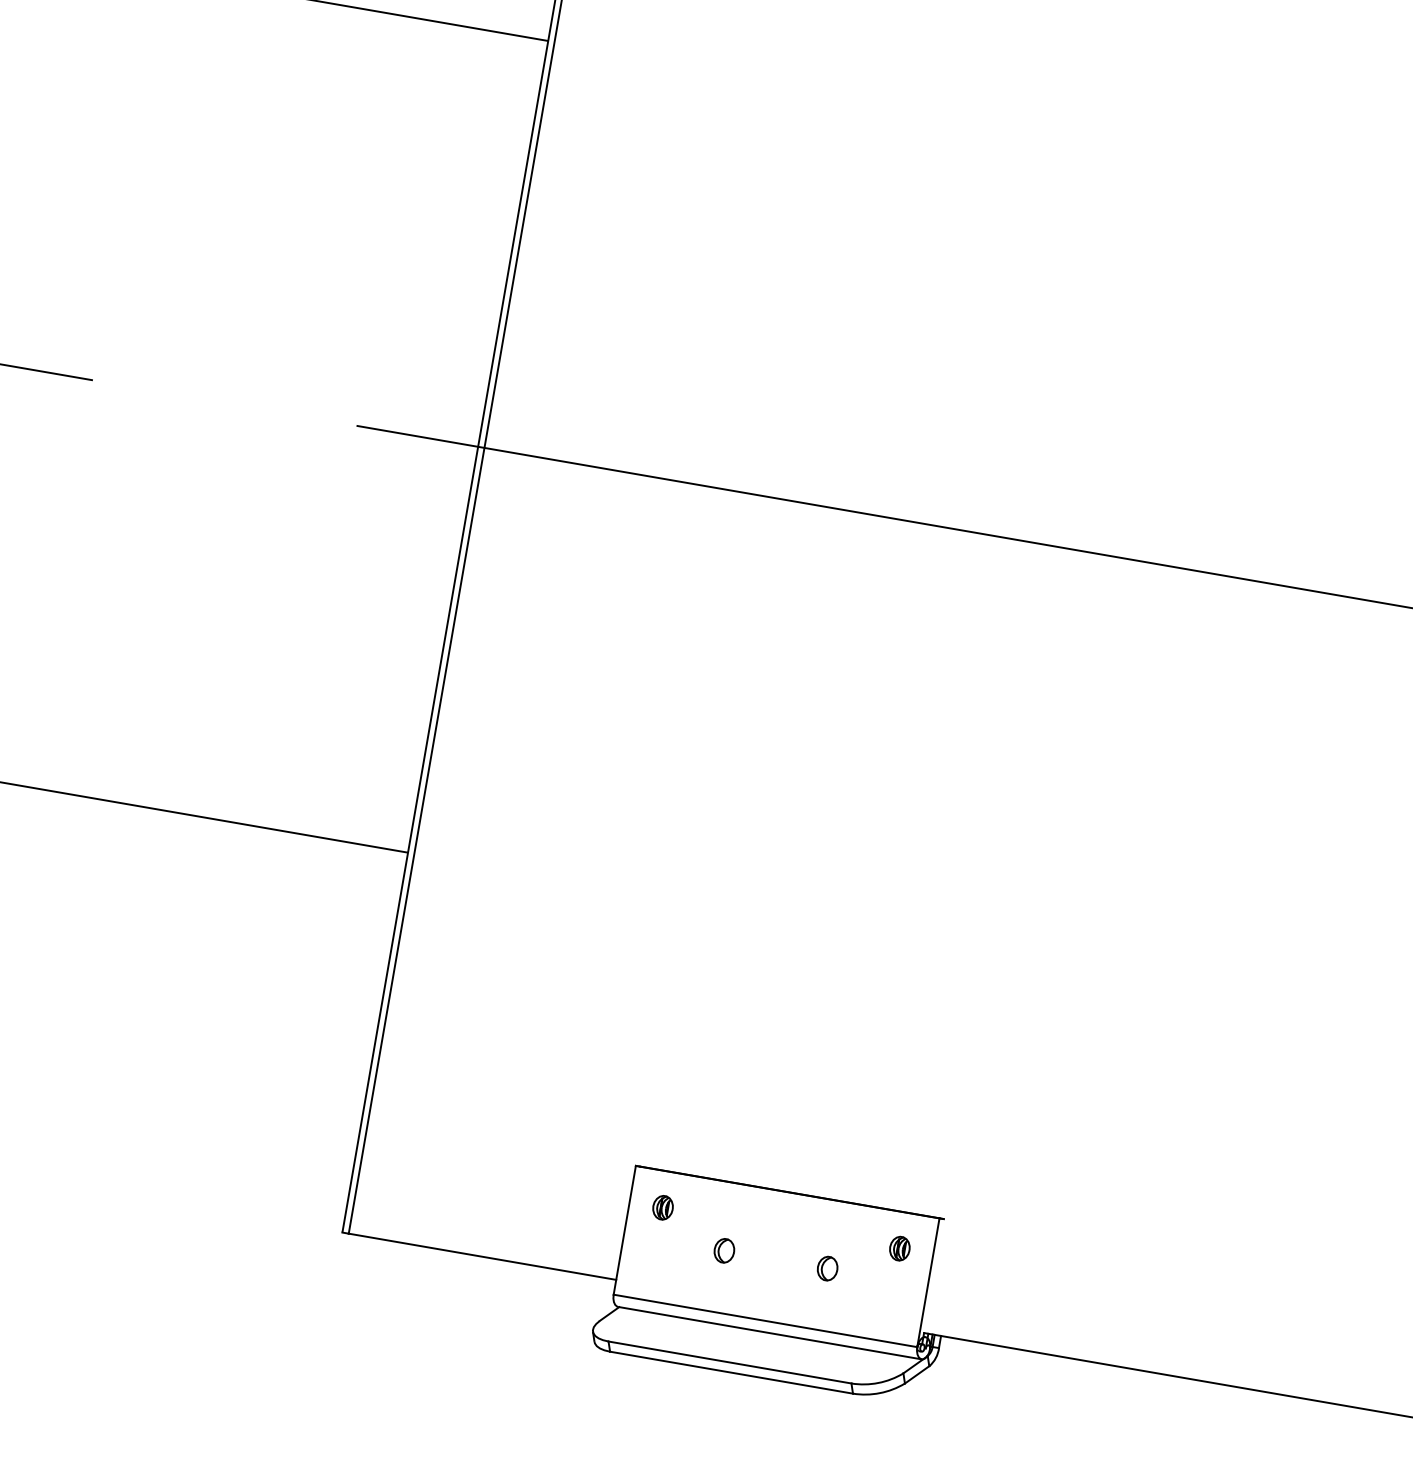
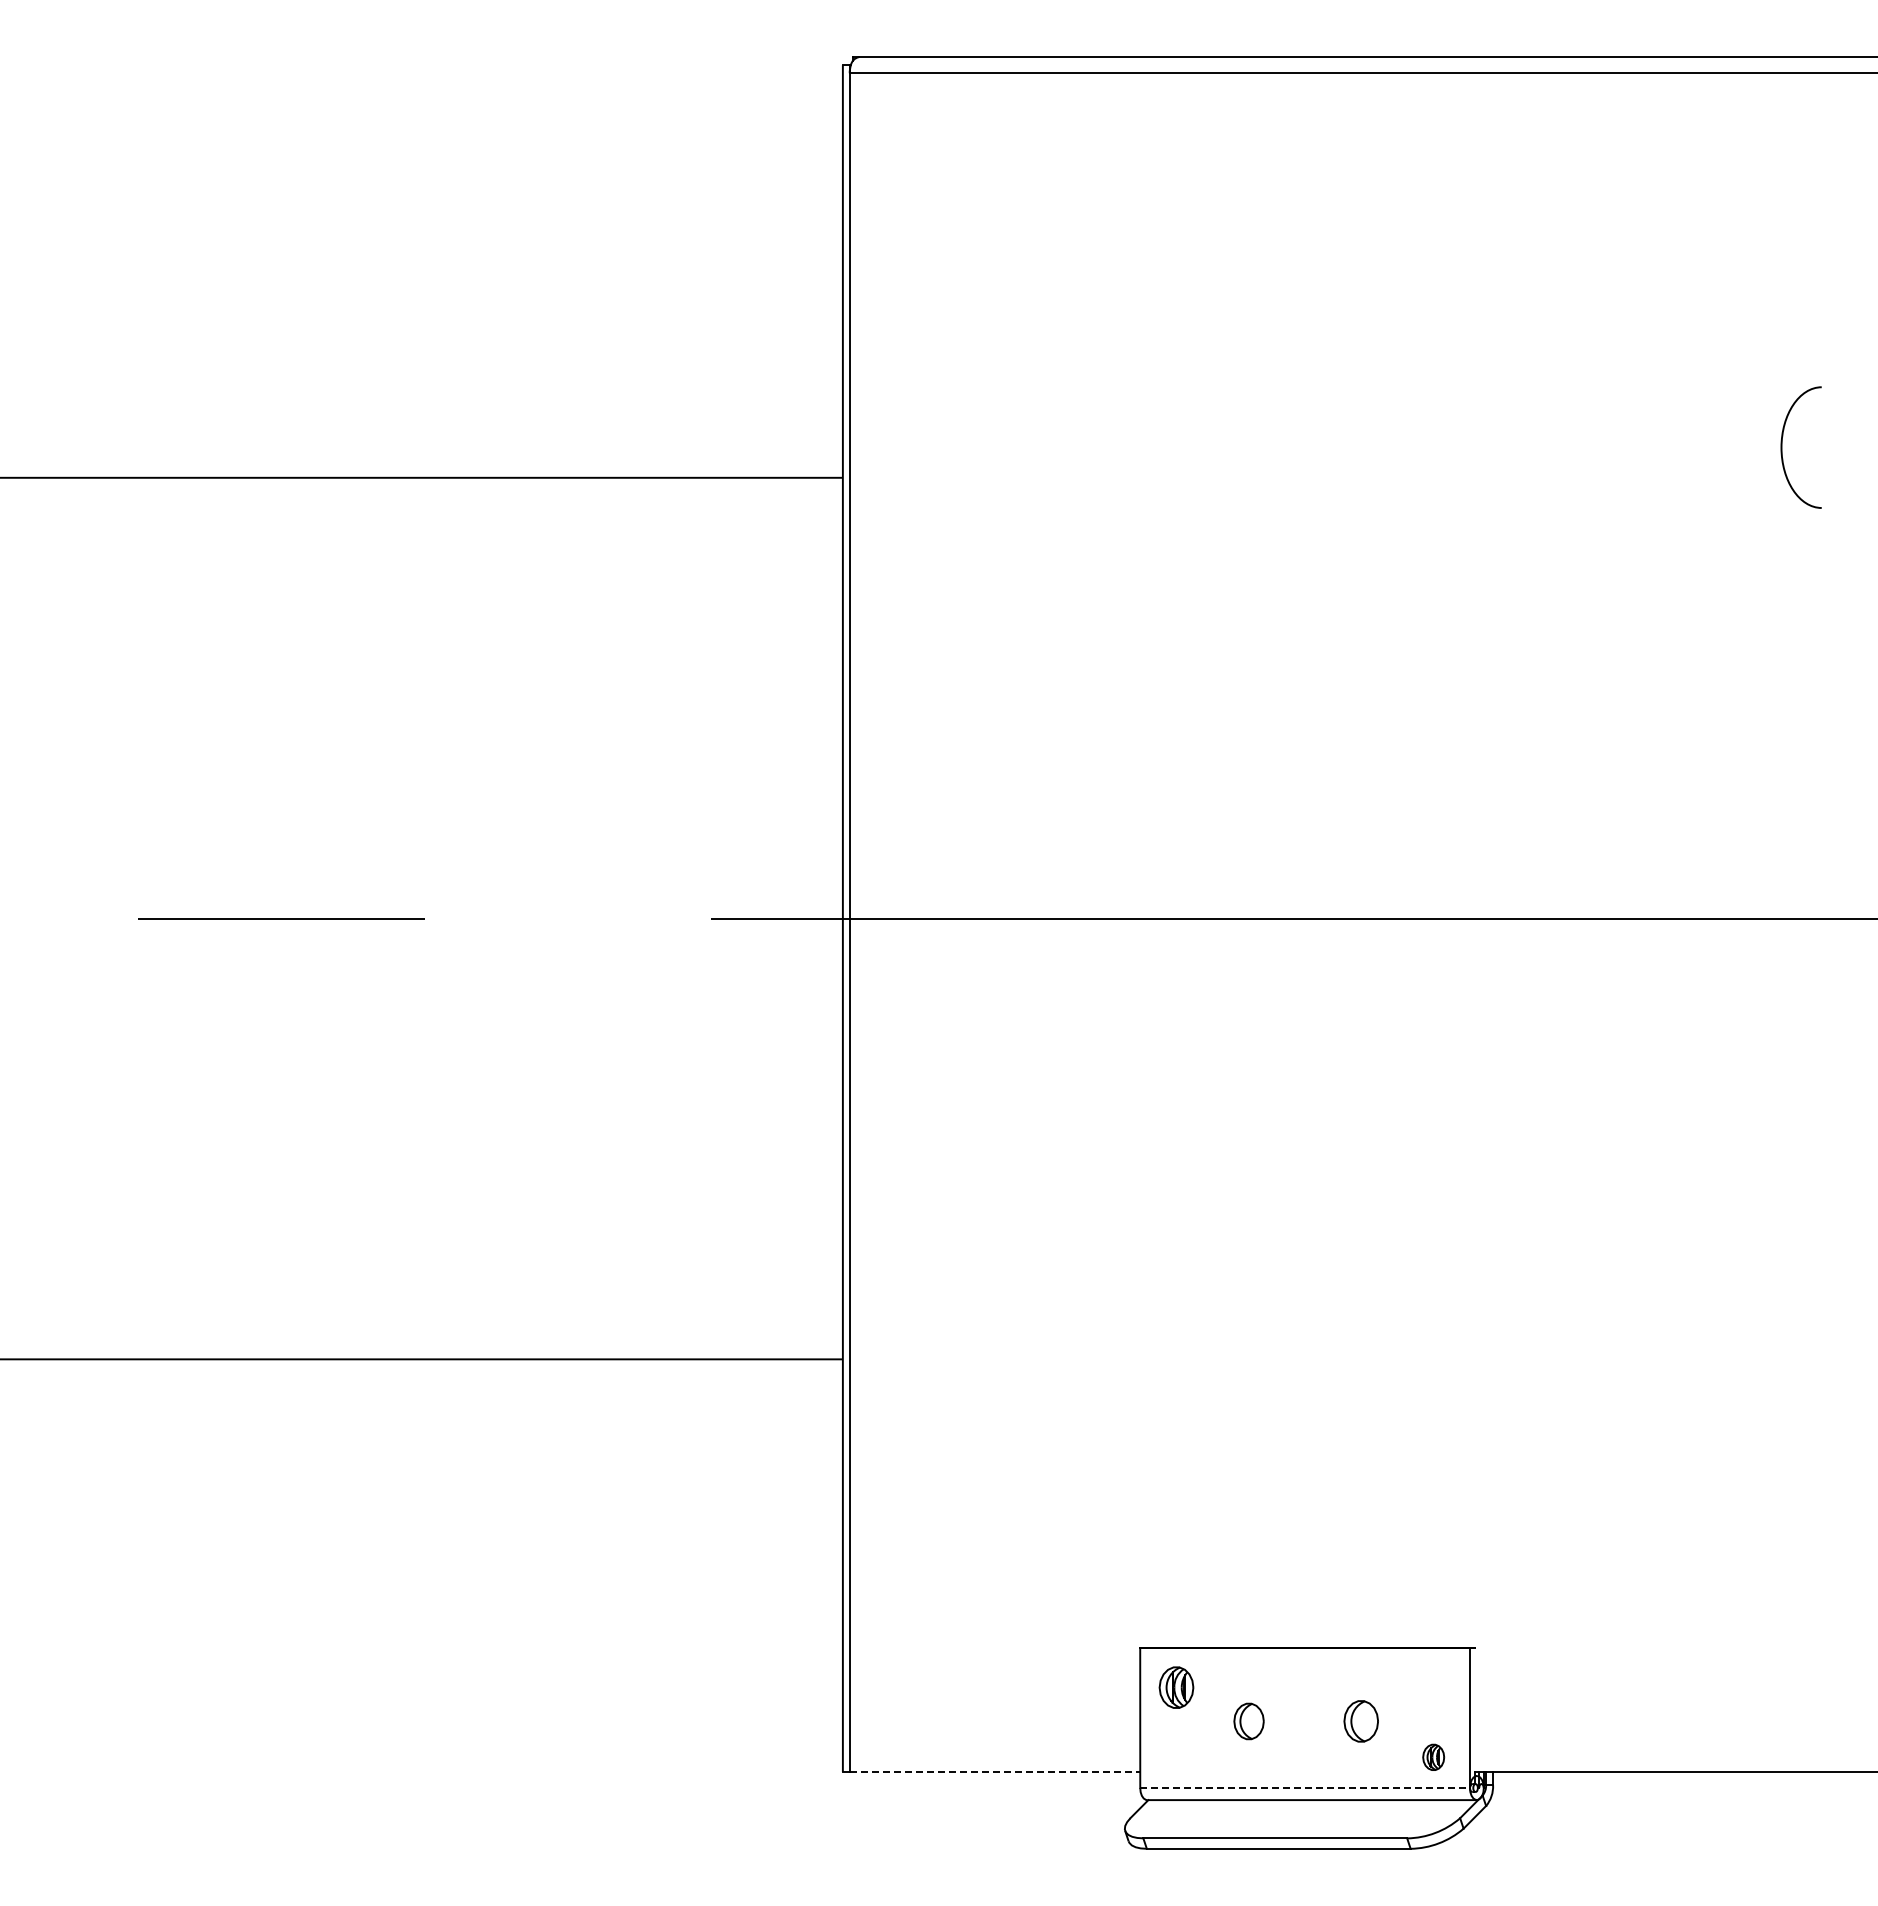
part: (663, 1206) -> (1176, 1686), size x1.6
part: (899, 1247) -> (1433, 1756), moved
part: (723, 1250) -> (1248, 1721), size x1.4
line: (483, 1256) -> (995, 1771), solid -> dashed
part: (827, 1268) -> (1360, 1721), size x1.6
line: (765, 1321) -> (1305, 1788), solid -> dashed

